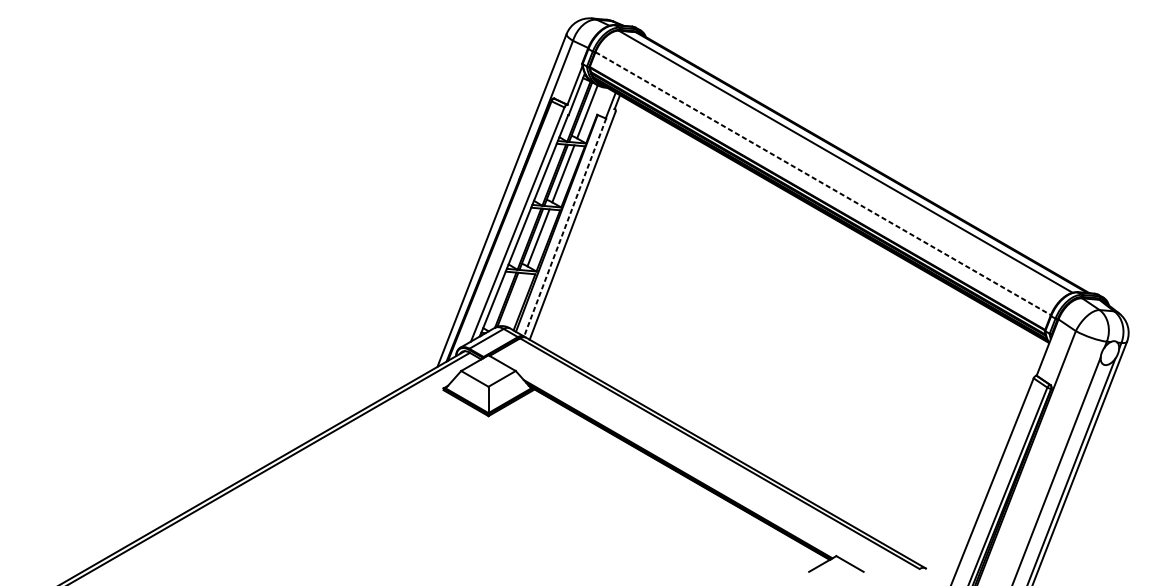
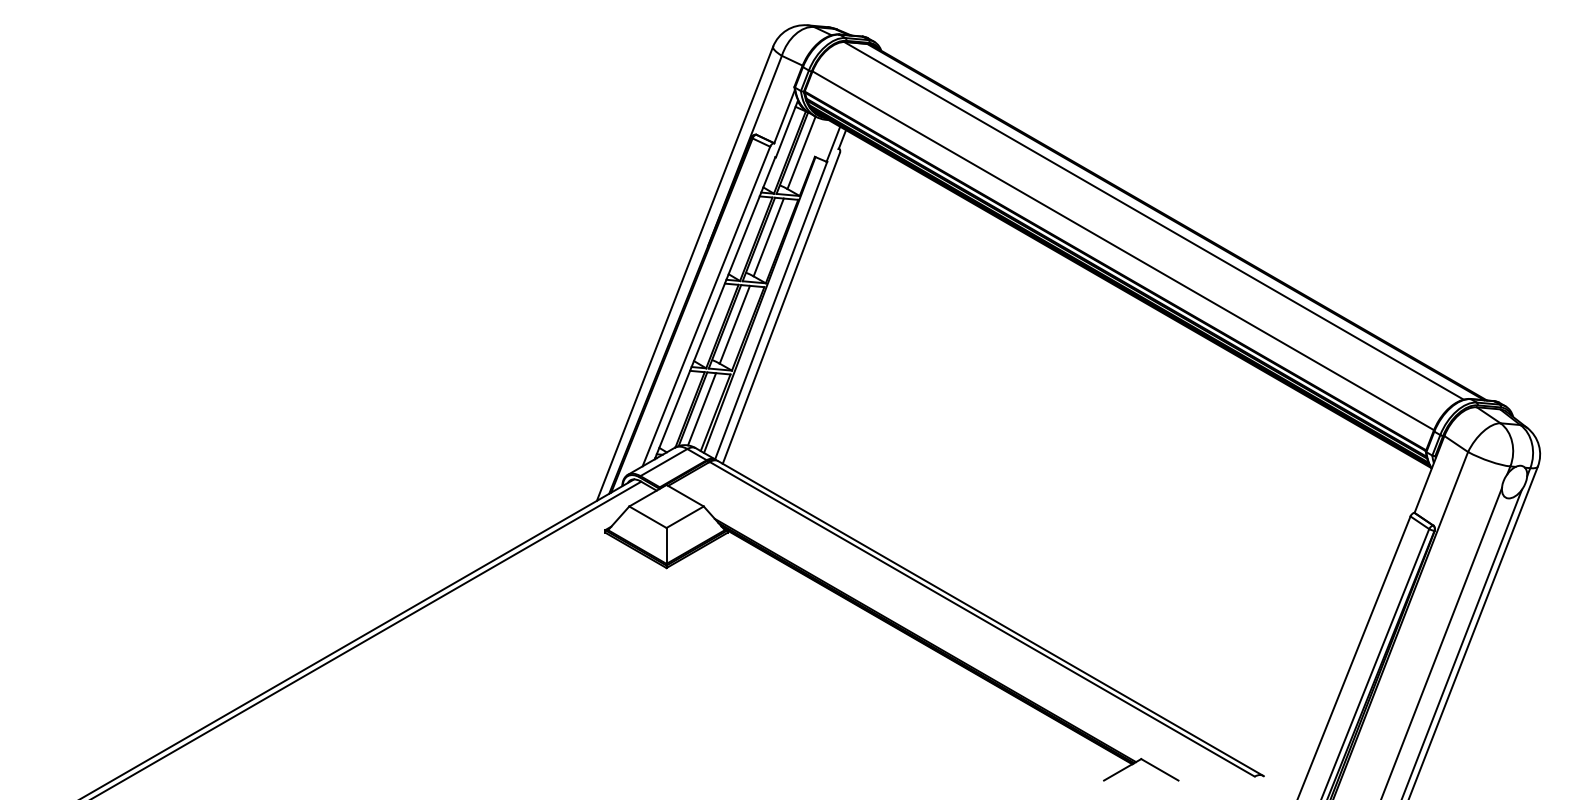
line: (823, 183) -> (1123, 250), dashed -> solid
line: (565, 227) -> (771, 310), dashed -> solid
line: (514, 299) -> (702, 409), added

